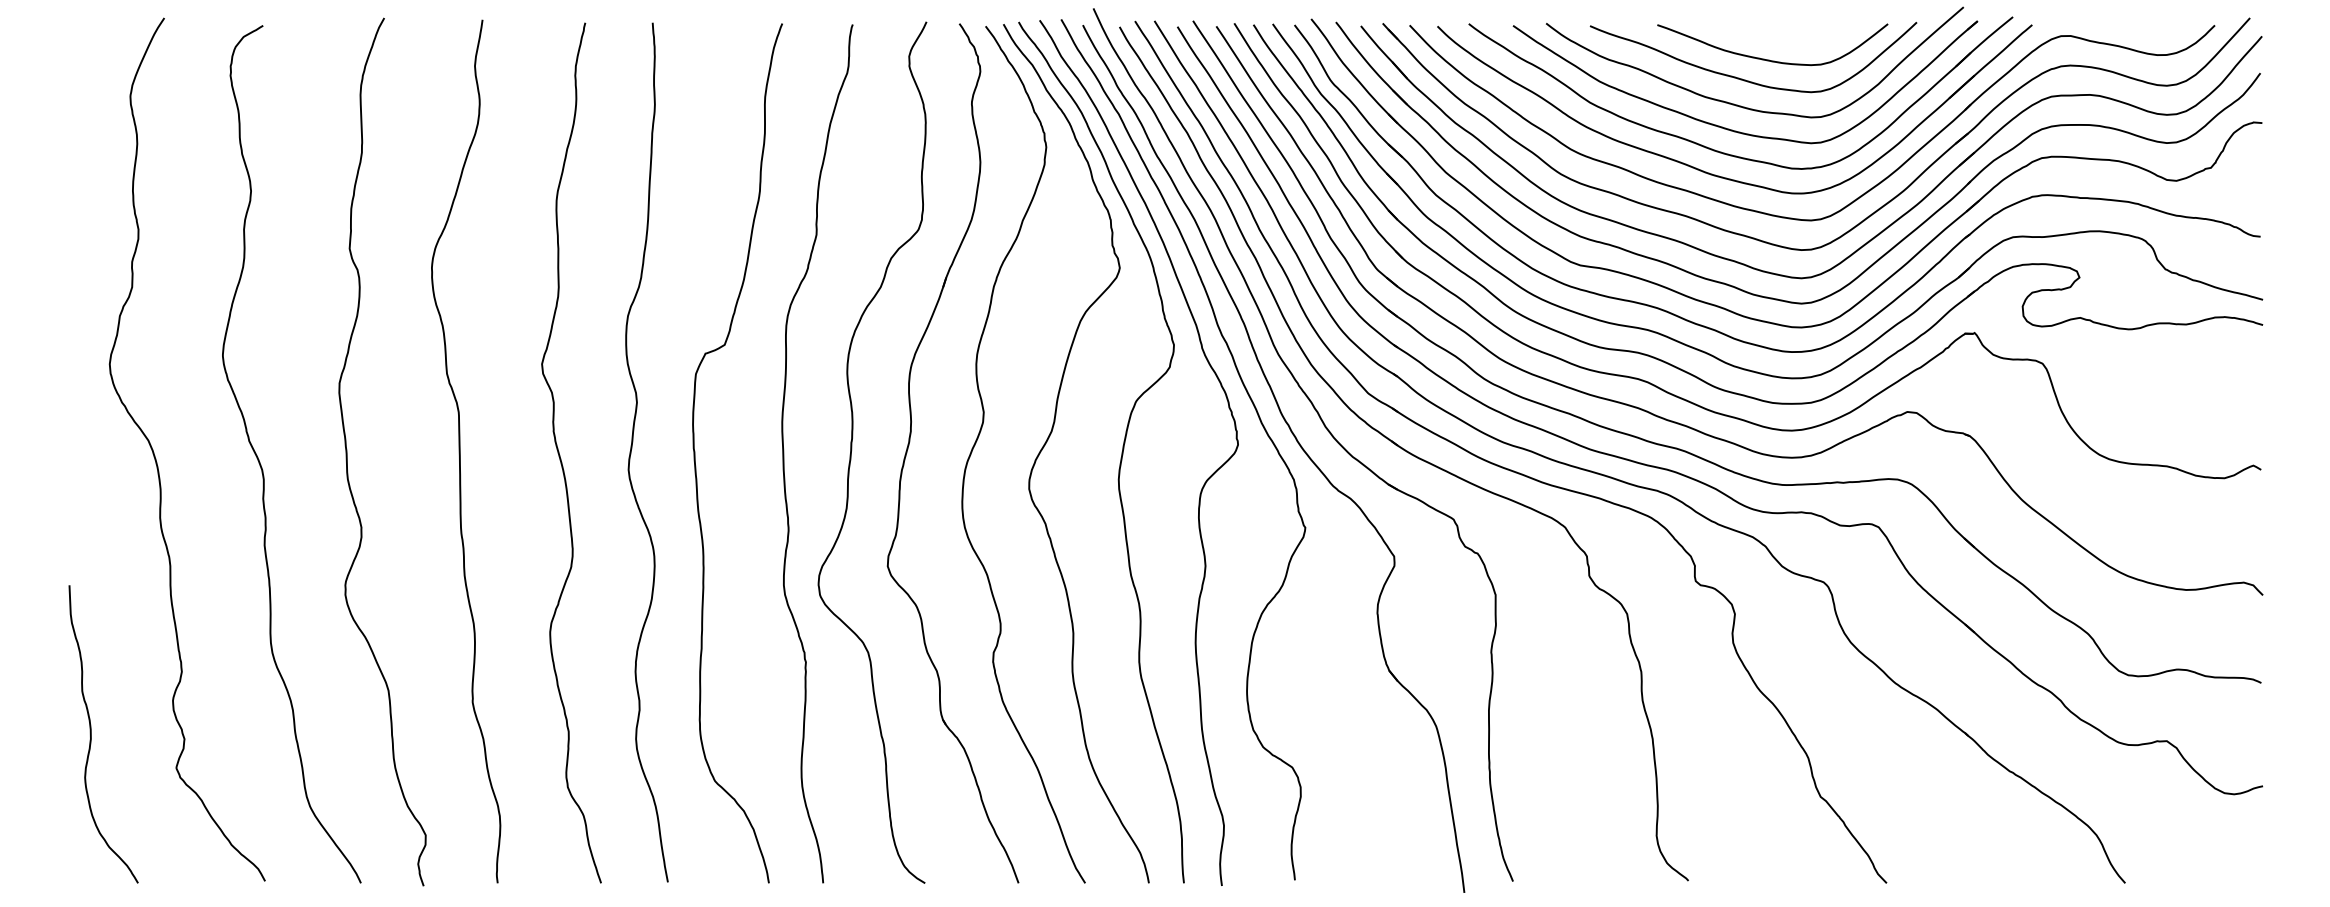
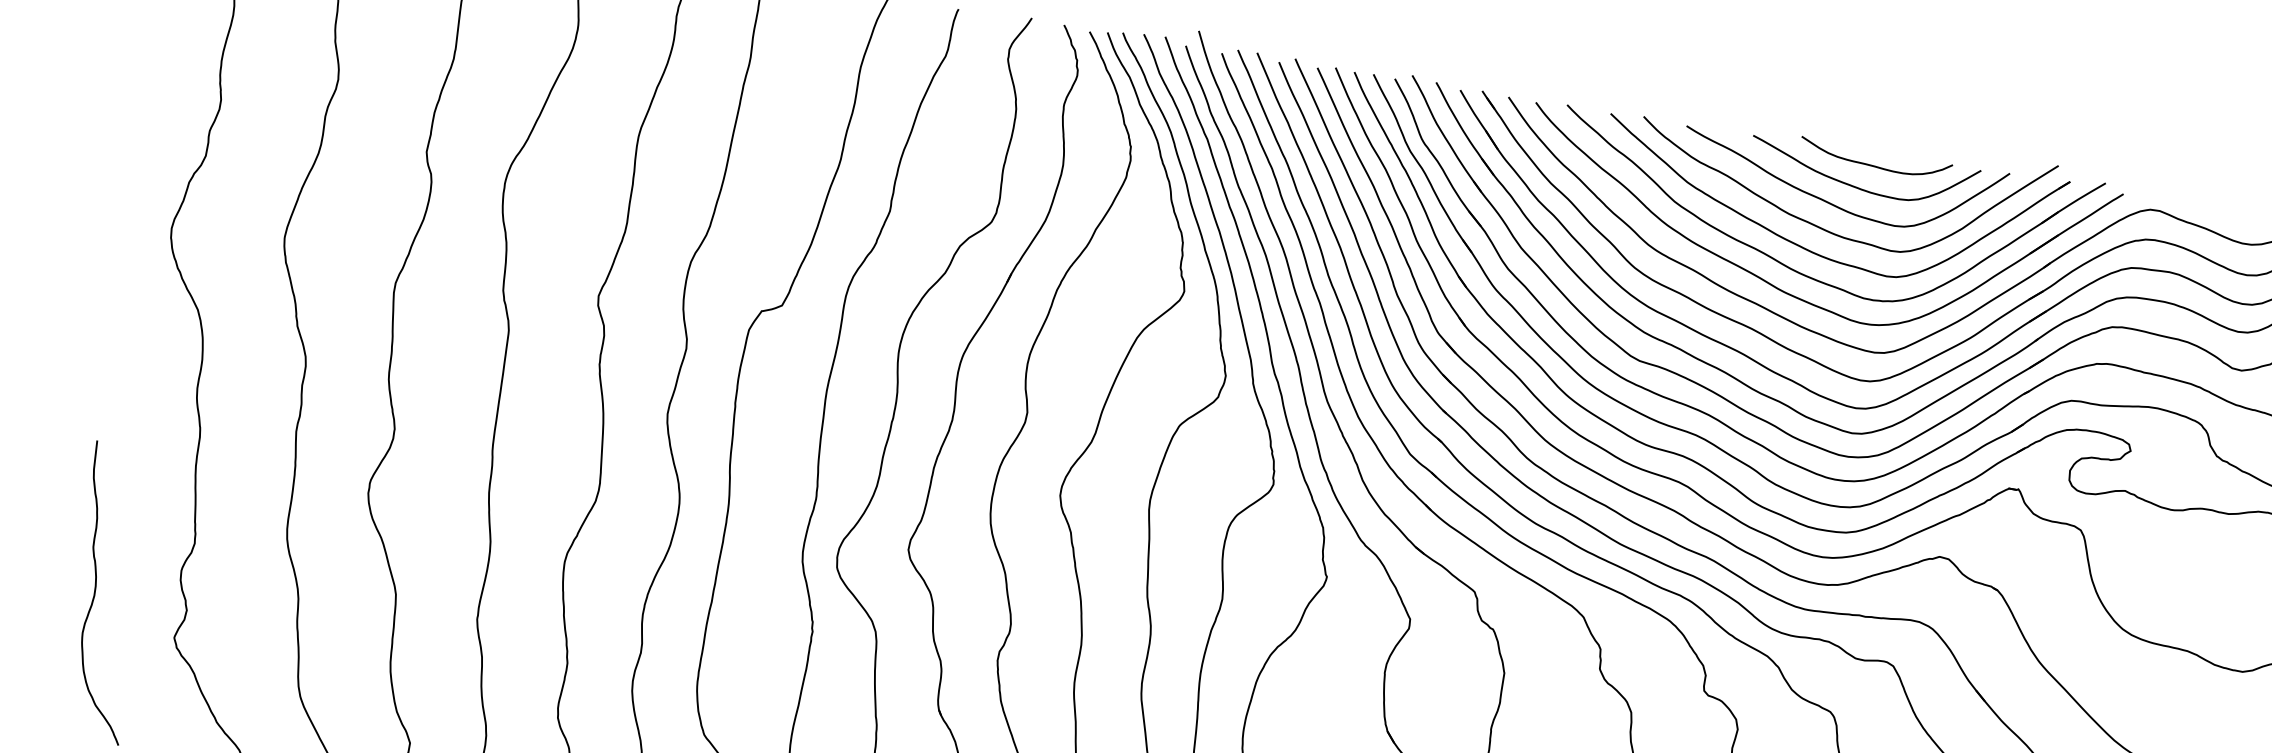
curve: (1782, 35) -> (1875, 165), added

